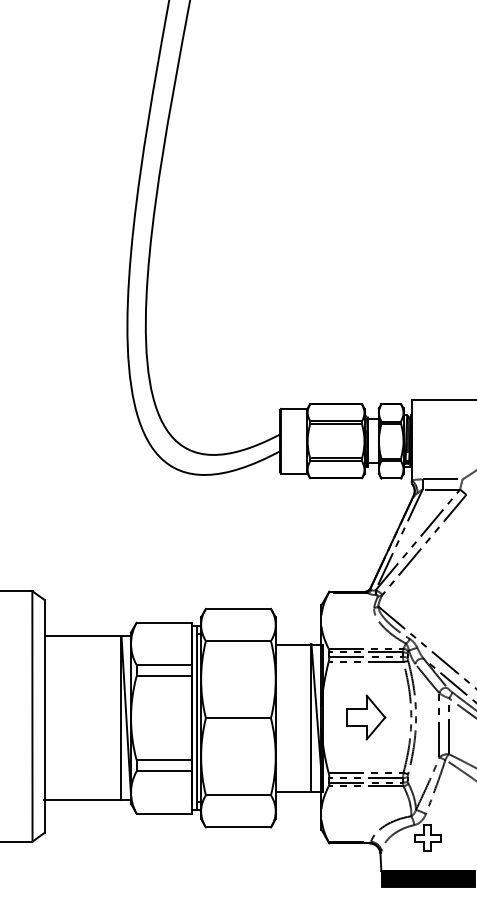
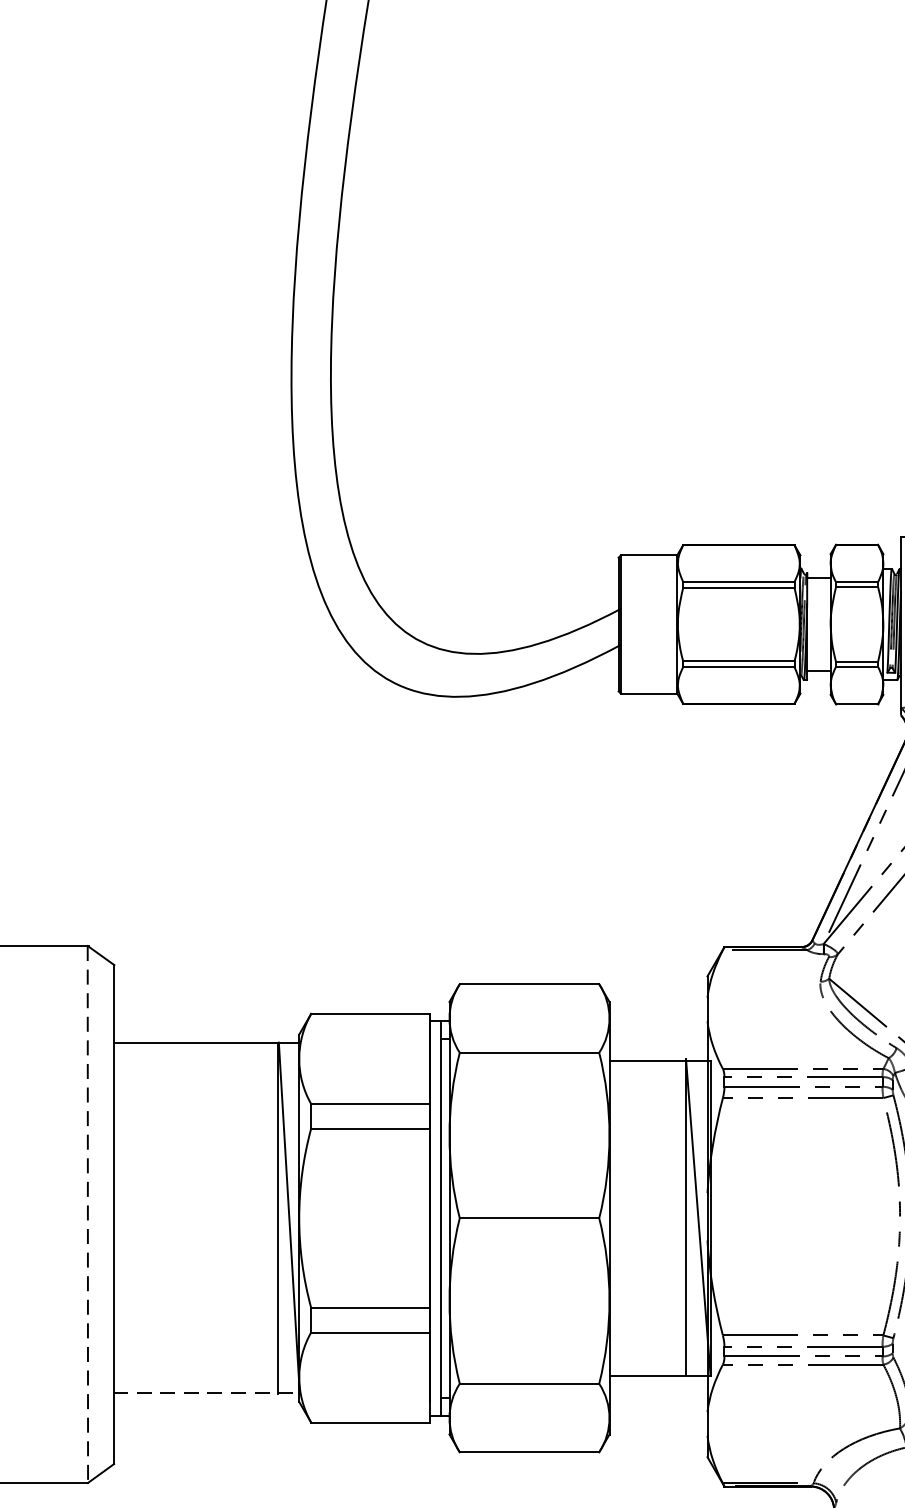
line: (32, 716) -> (88, 1214), solid -> dashed
part: (366, 717) -> (804, 1216), removed
line: (86, 799) -> (203, 1392), solid -> dashed

